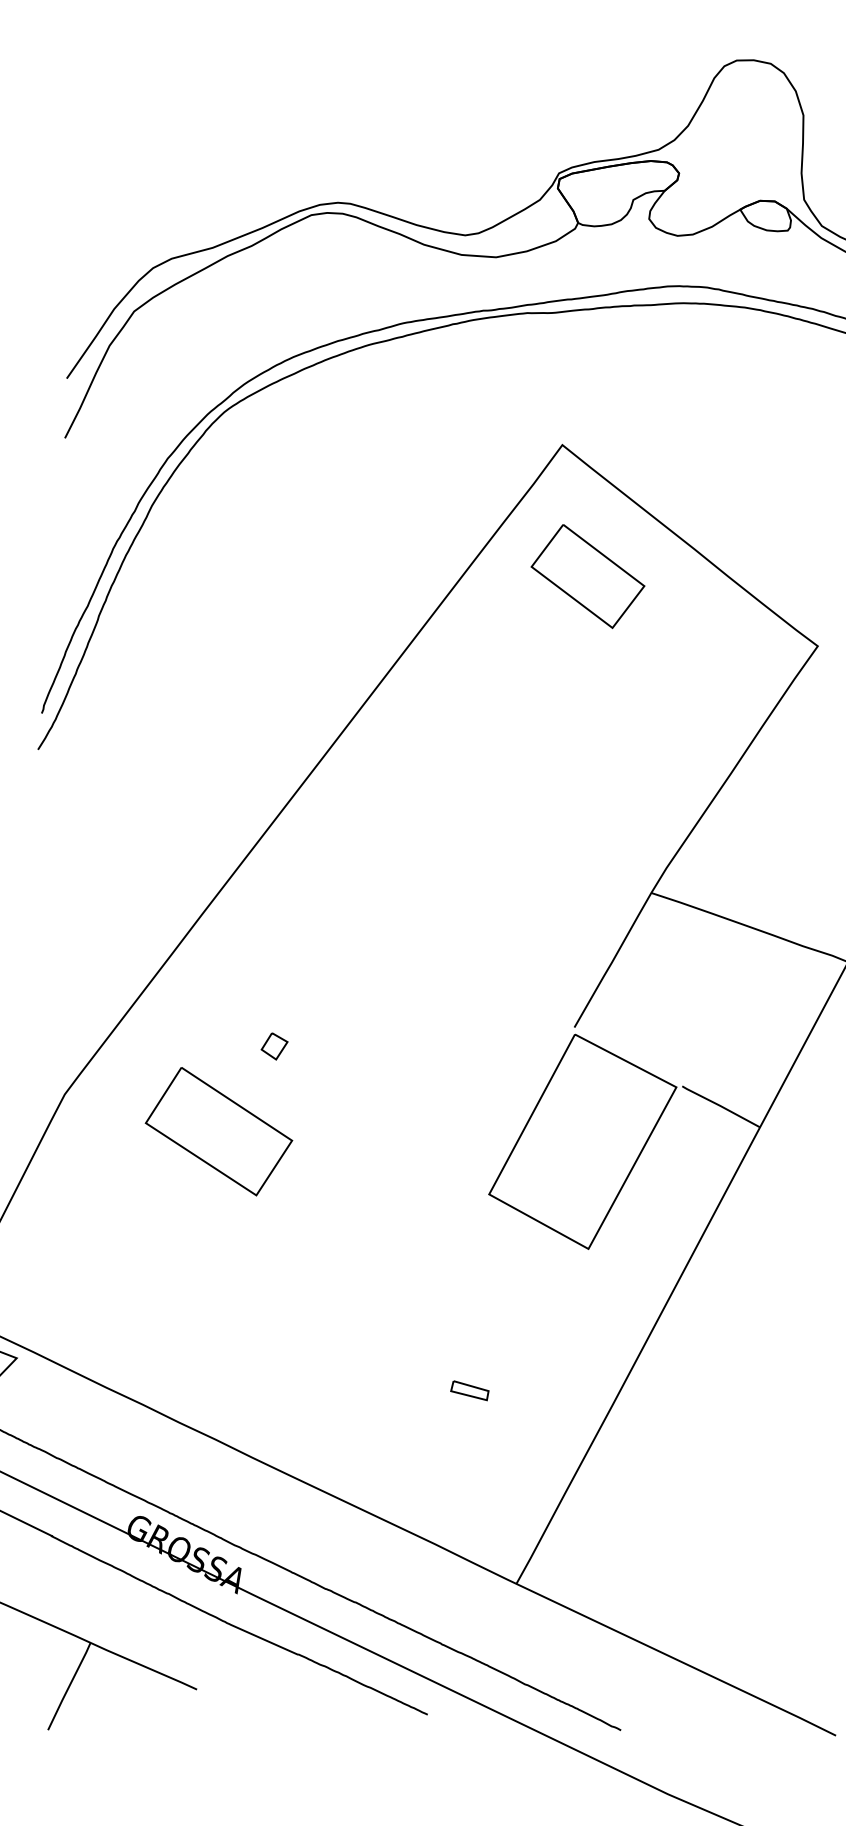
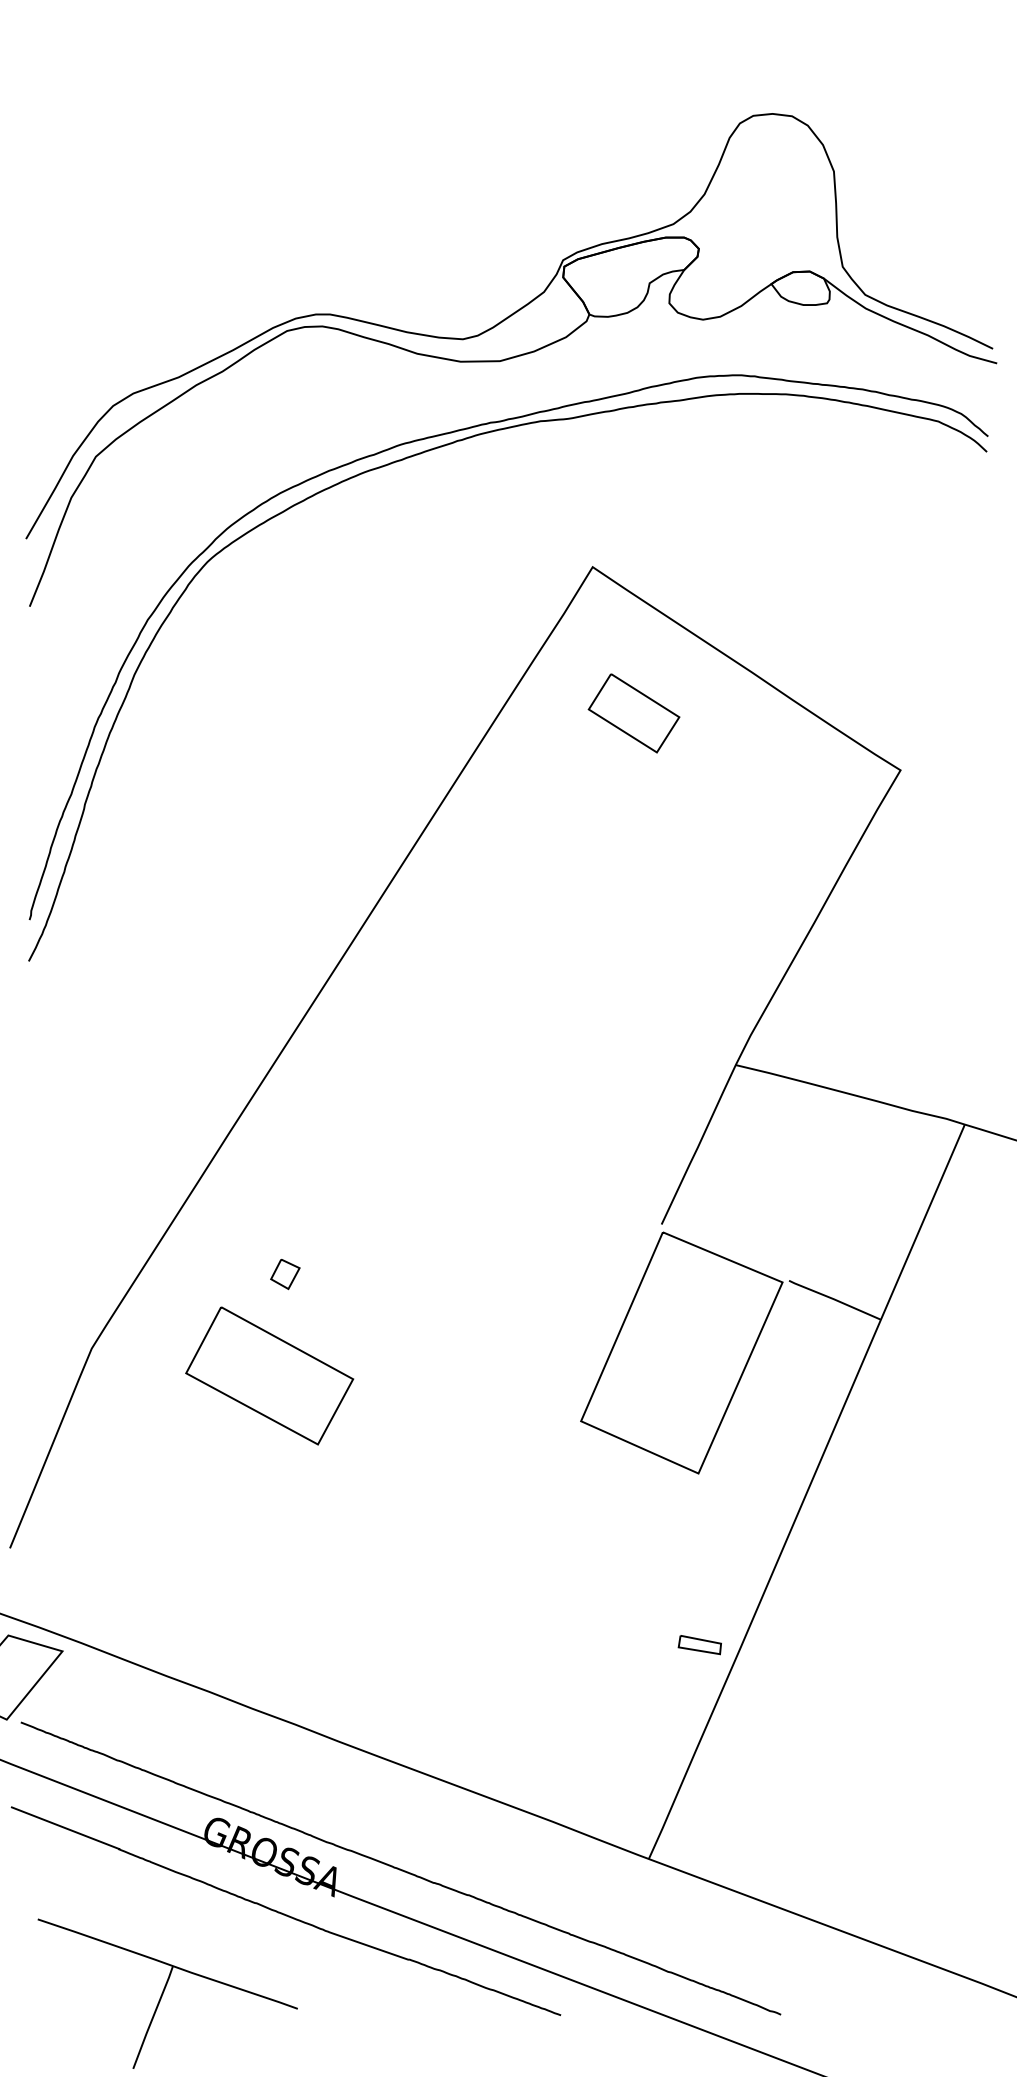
part: (587, 576) -> (633, 713), size x0.7
part: (274, 1046) -> (285, 1274), moved
part: (469, 1391) -> (699, 1645), moved

